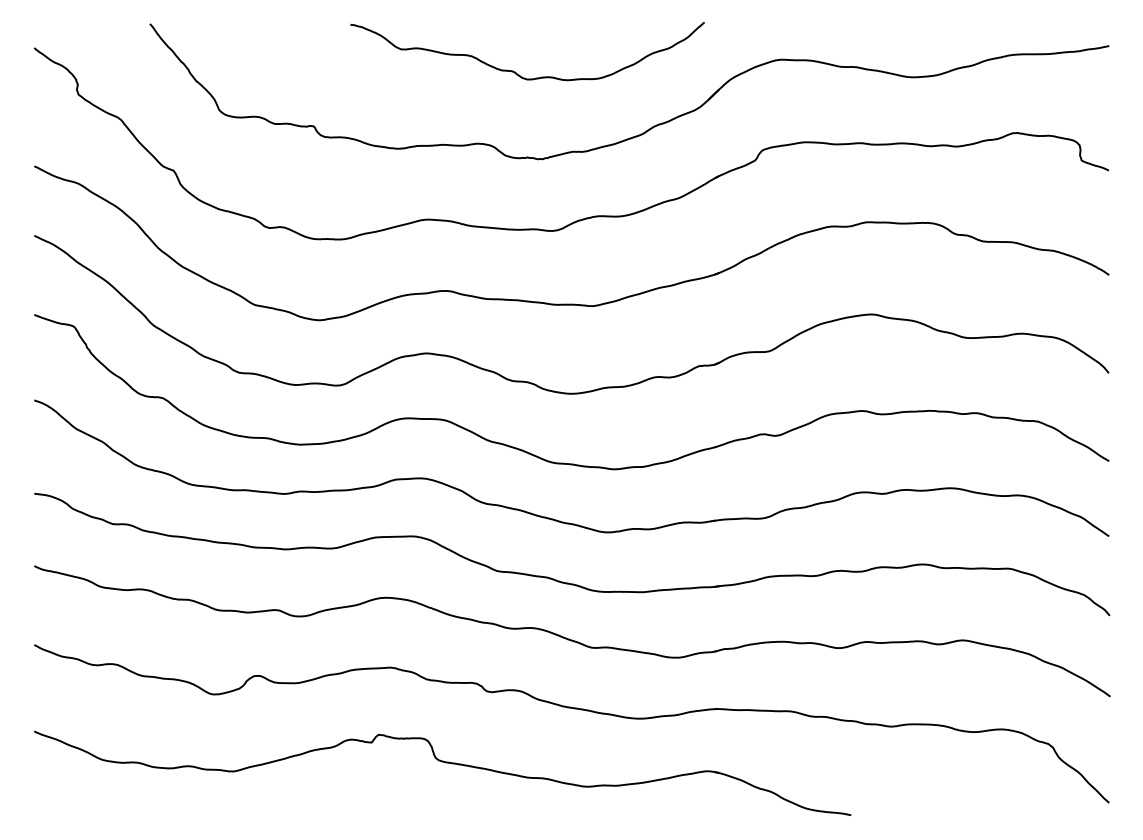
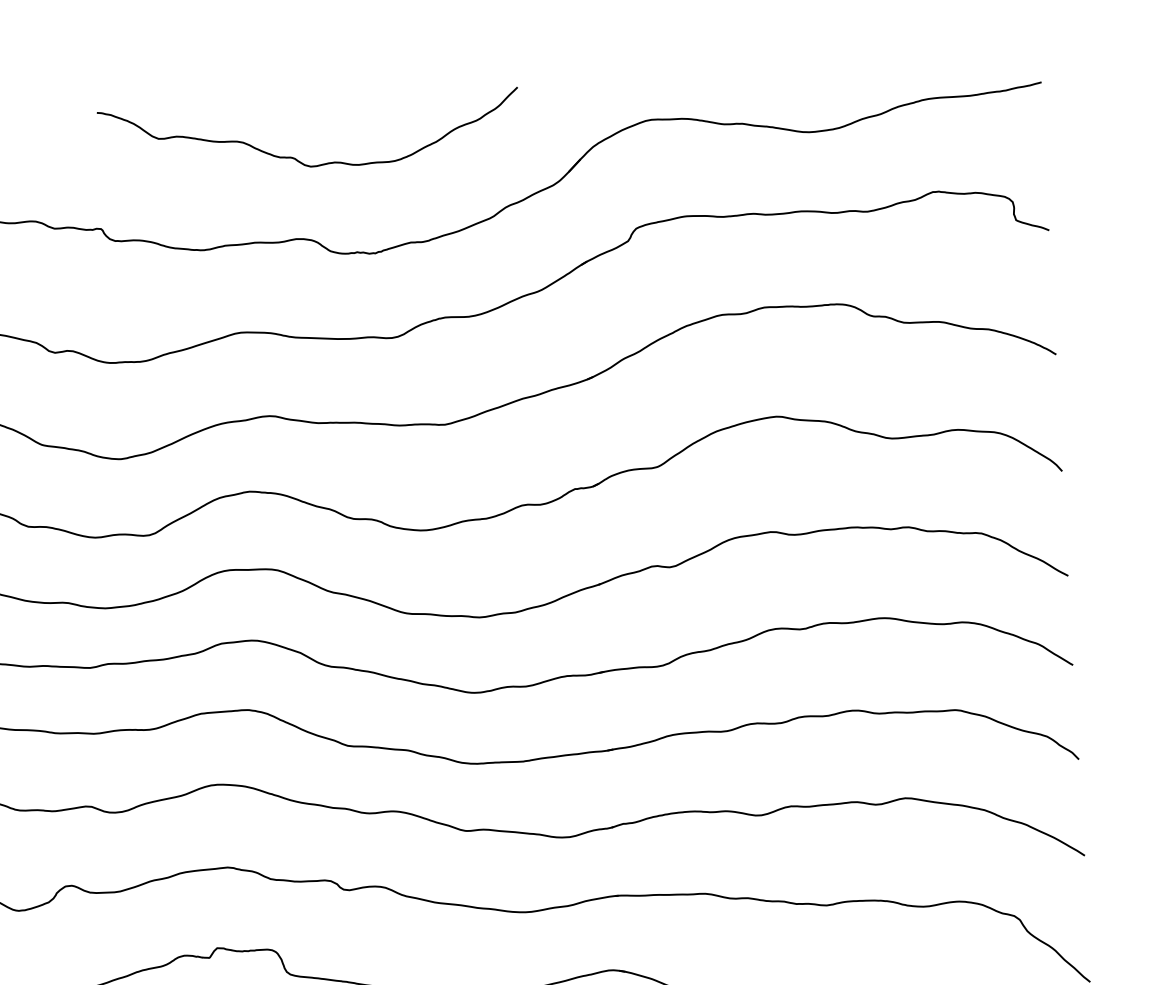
curve: (515, 71) -> (296, 157), moved

